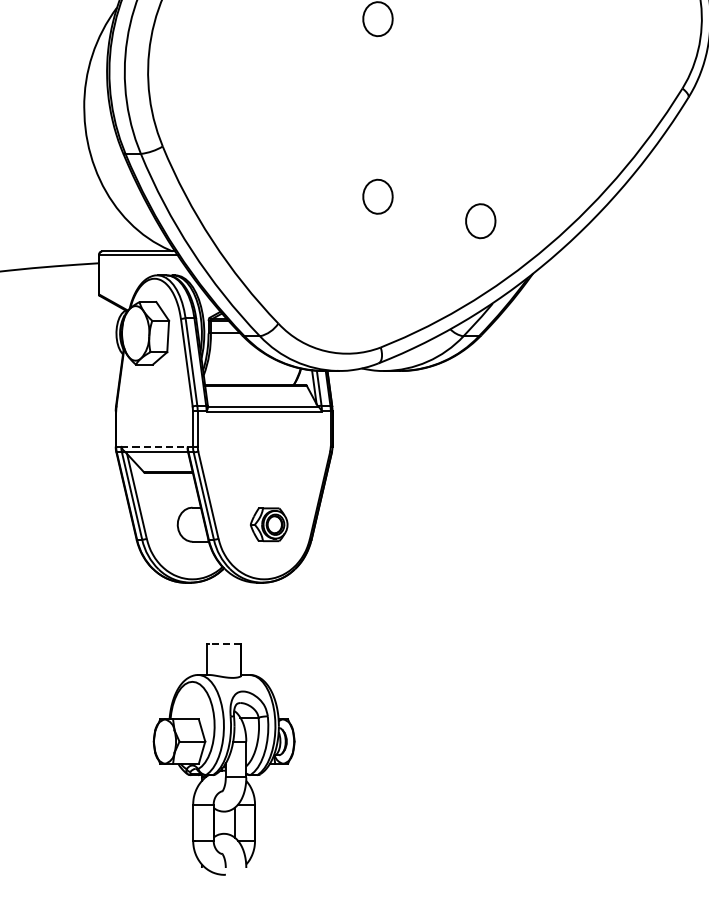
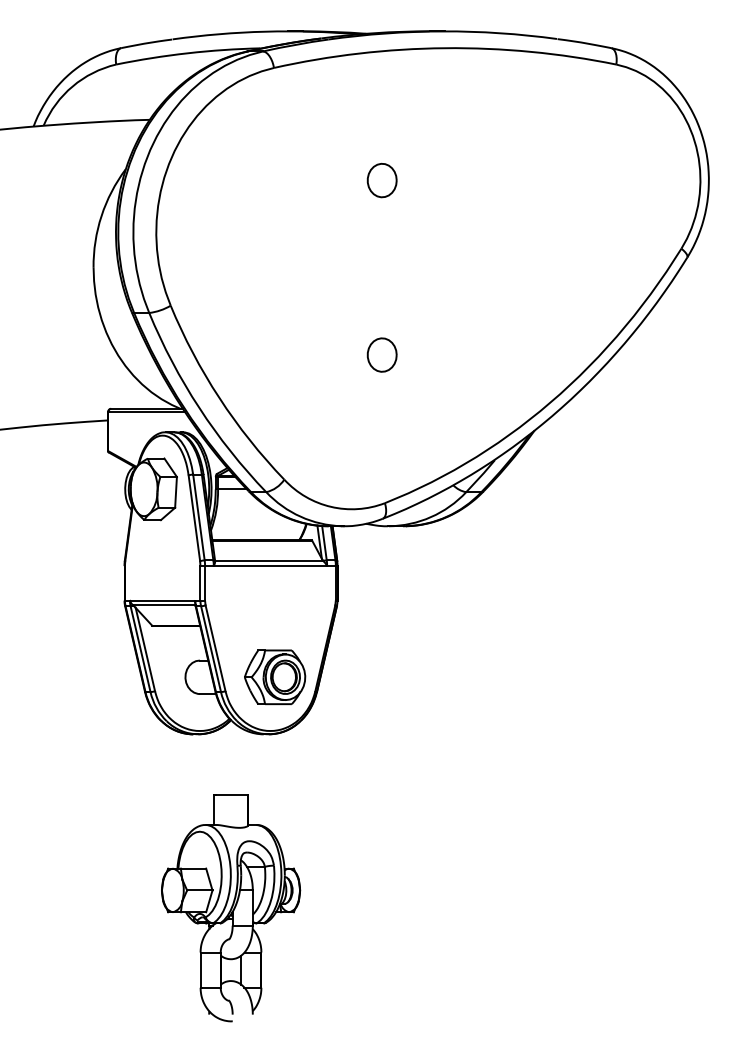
part: (480, 220) -> (482, 378), removed
line: (154, 446) -> (162, 600), dashed -> solid
part: (269, 524) -> (275, 677), size x1.67
line: (225, 643) -> (232, 794), dashed -> solid

